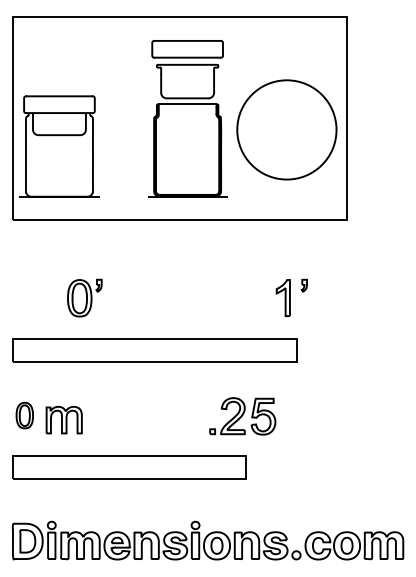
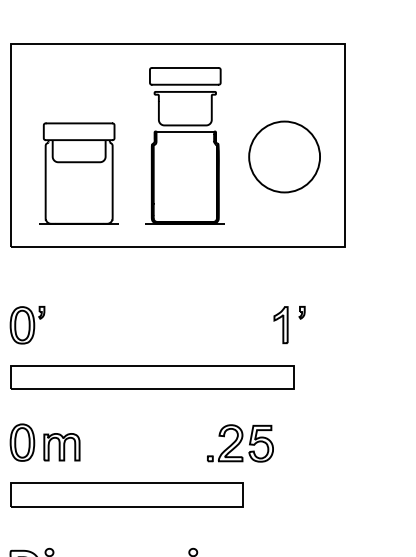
circle: (286, 129) -> (284, 156), size x0.71
part: (59, 146) -> (79, 173), moved
part: (84, 297) -> (27, 324), moved
part: (24, 415) -> (22, 442), size x1.43

